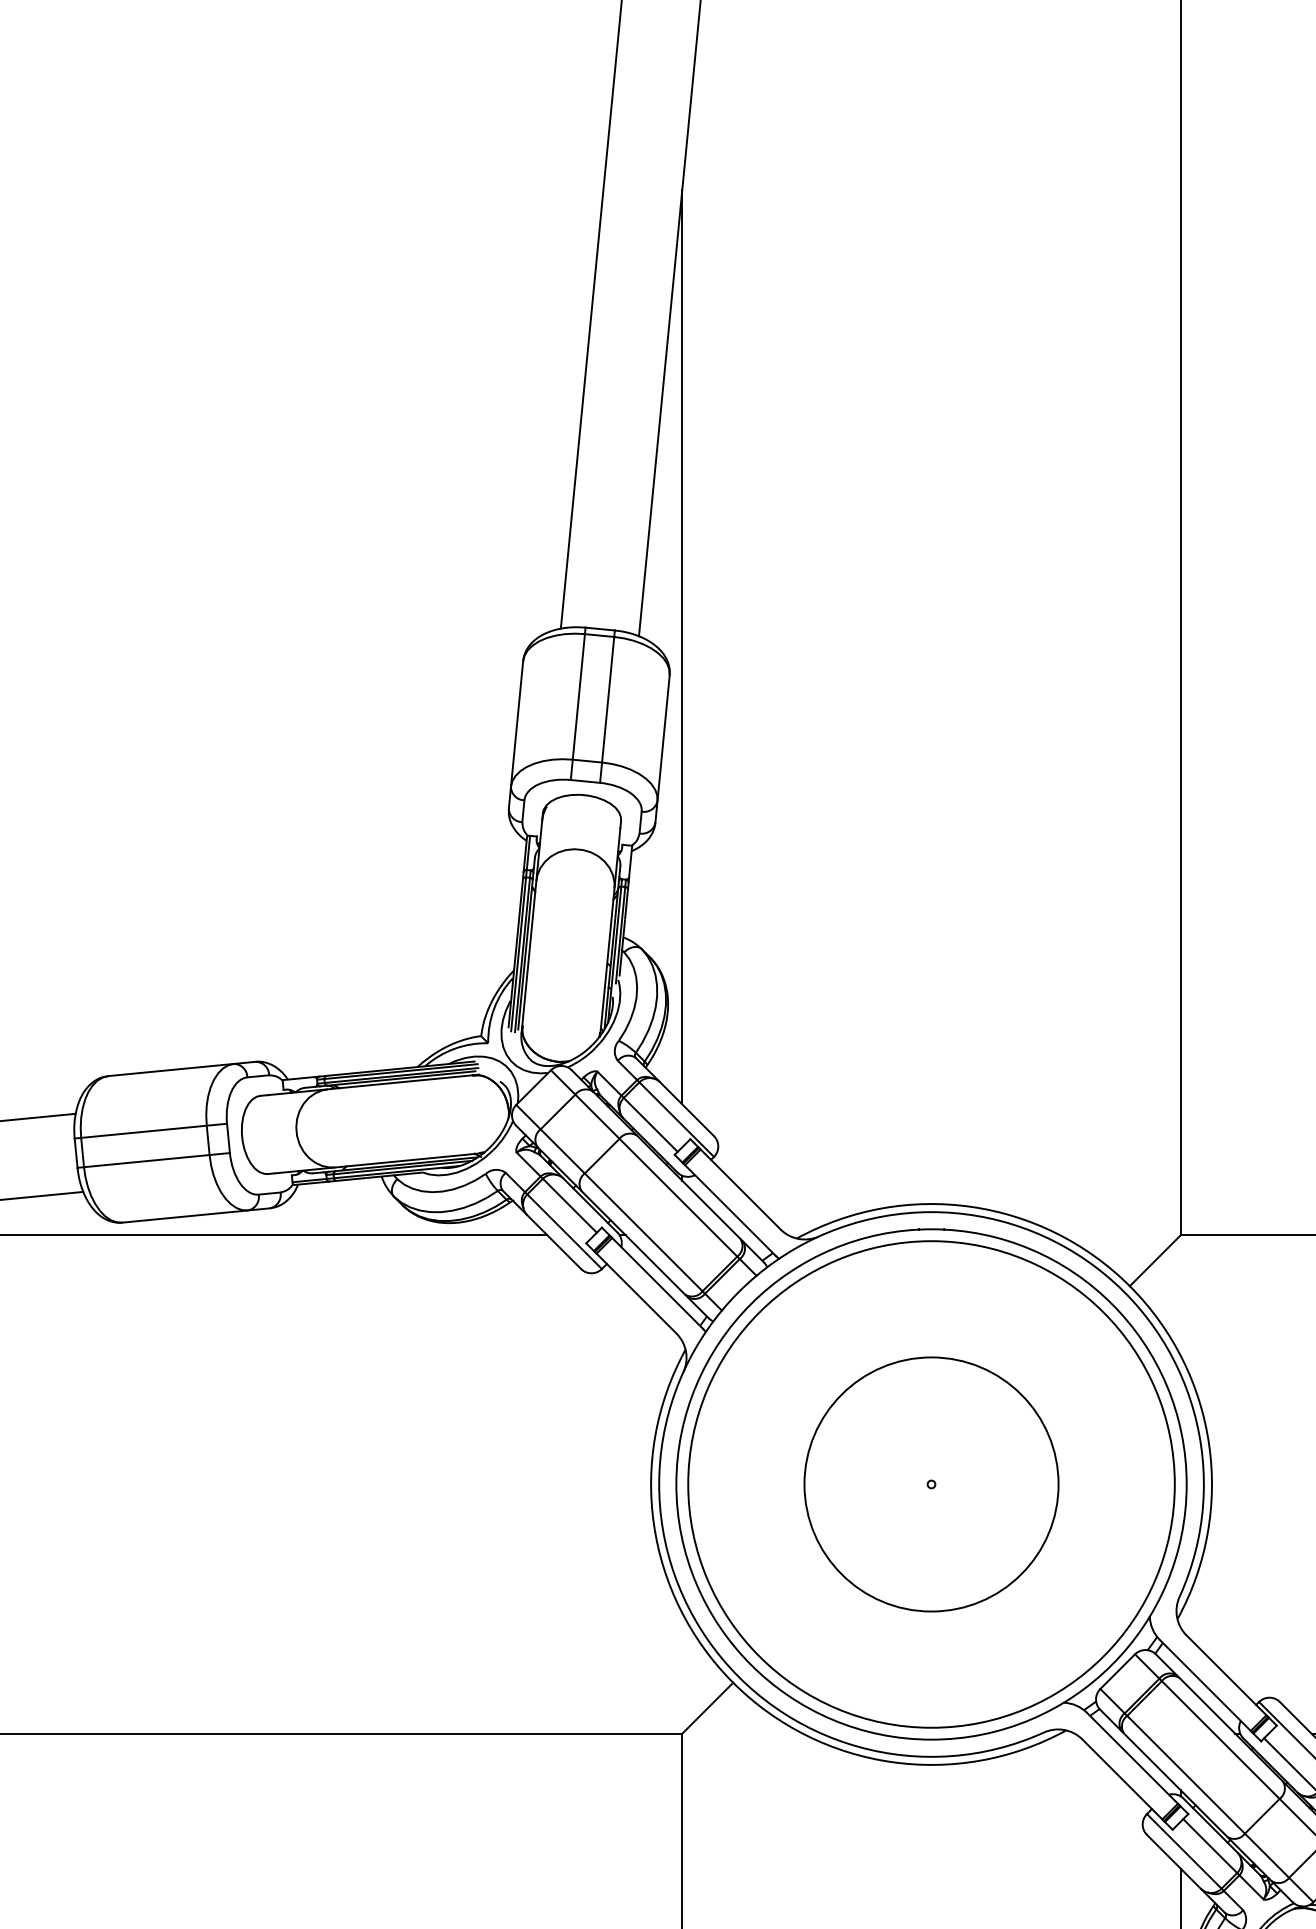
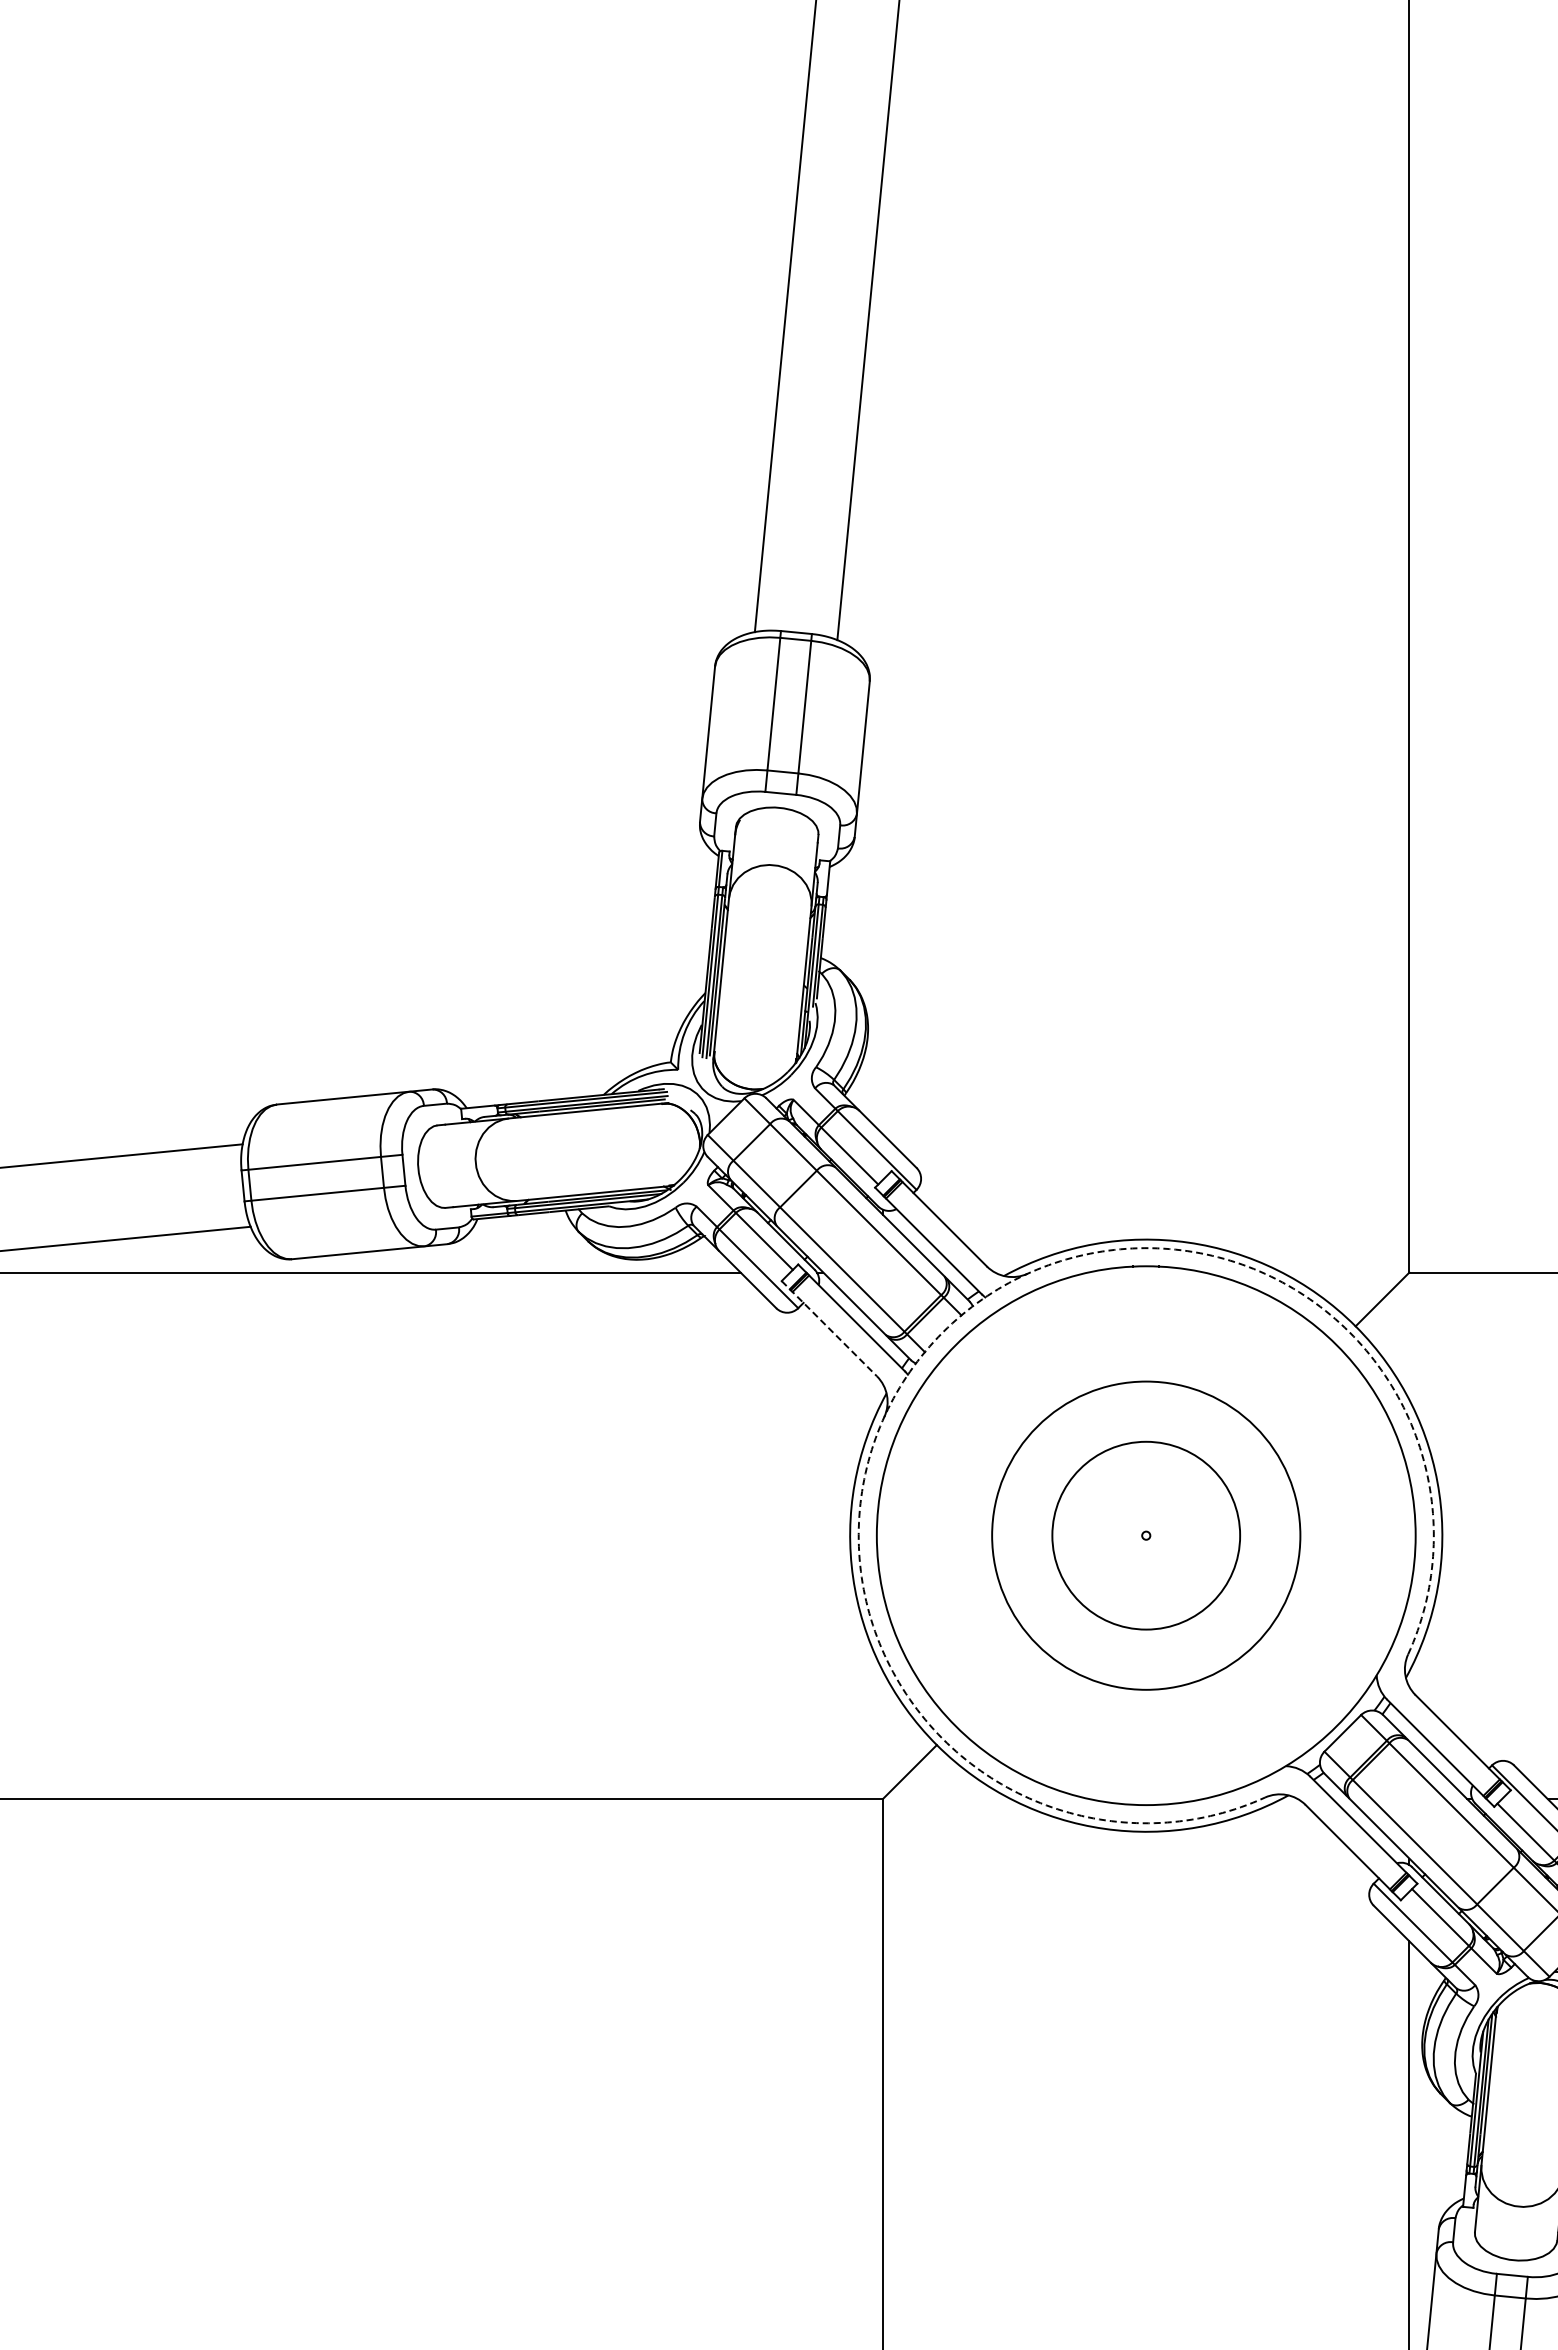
line: (682, 647) -> (883, 651), removed
line: (631, 1289) -> (829, 1329), solid -> dashed
arc: (738, 1292) -> (942, 1332), solid -> dashed
circle: (931, 1484) -> (1146, 1535), size x0.6
circle: (931, 1484) -> (1146, 1535), size x0.7

